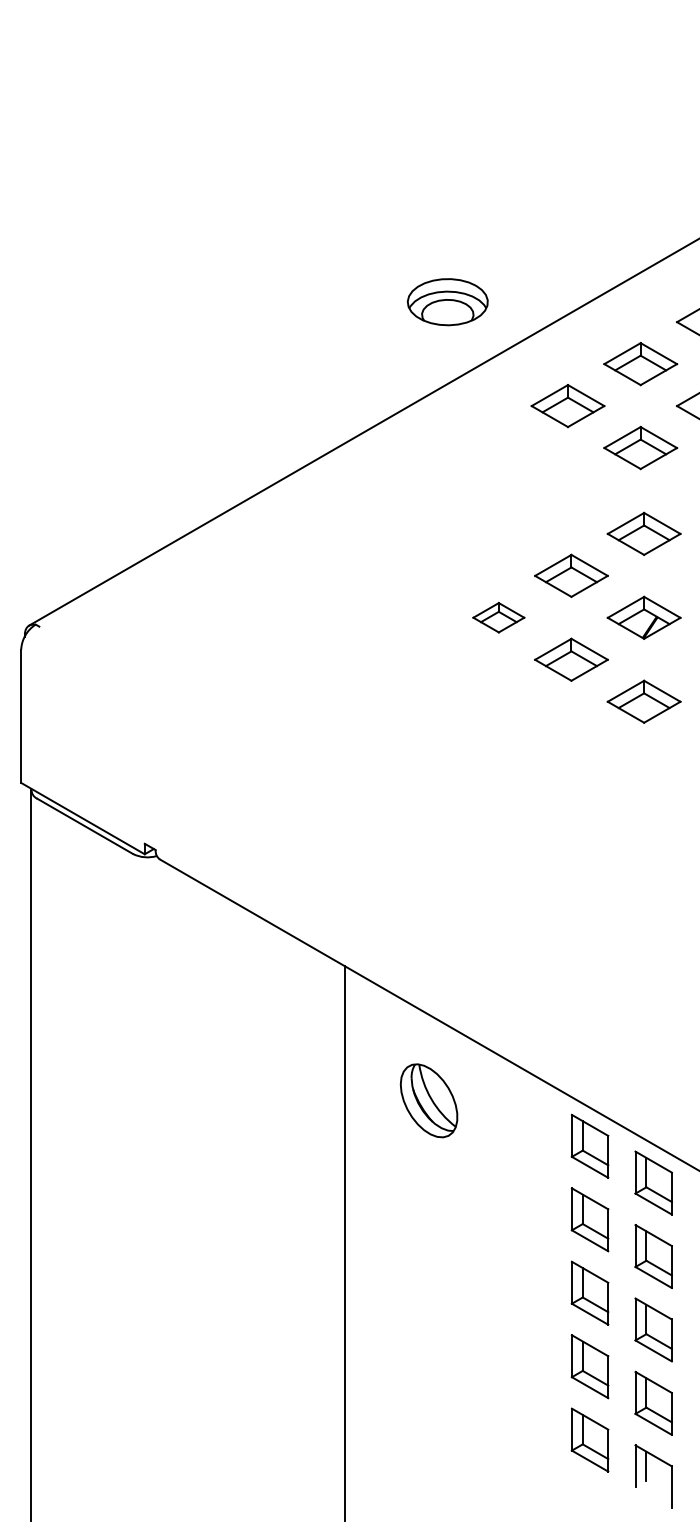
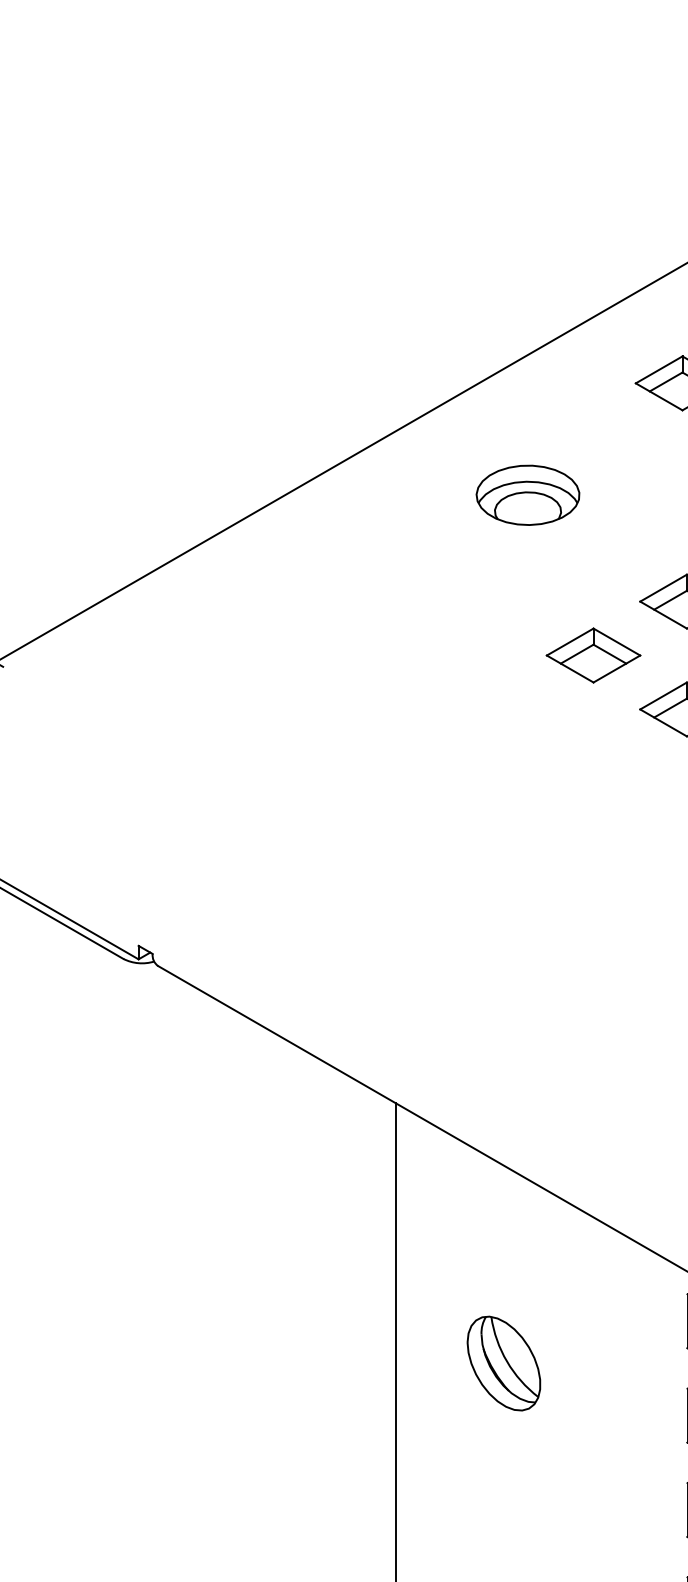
part: (447, 302) -> (527, 495), moved
part: (498, 617) -> (593, 655), size x1.43
part: (428, 1100) -> (503, 1363), moved

